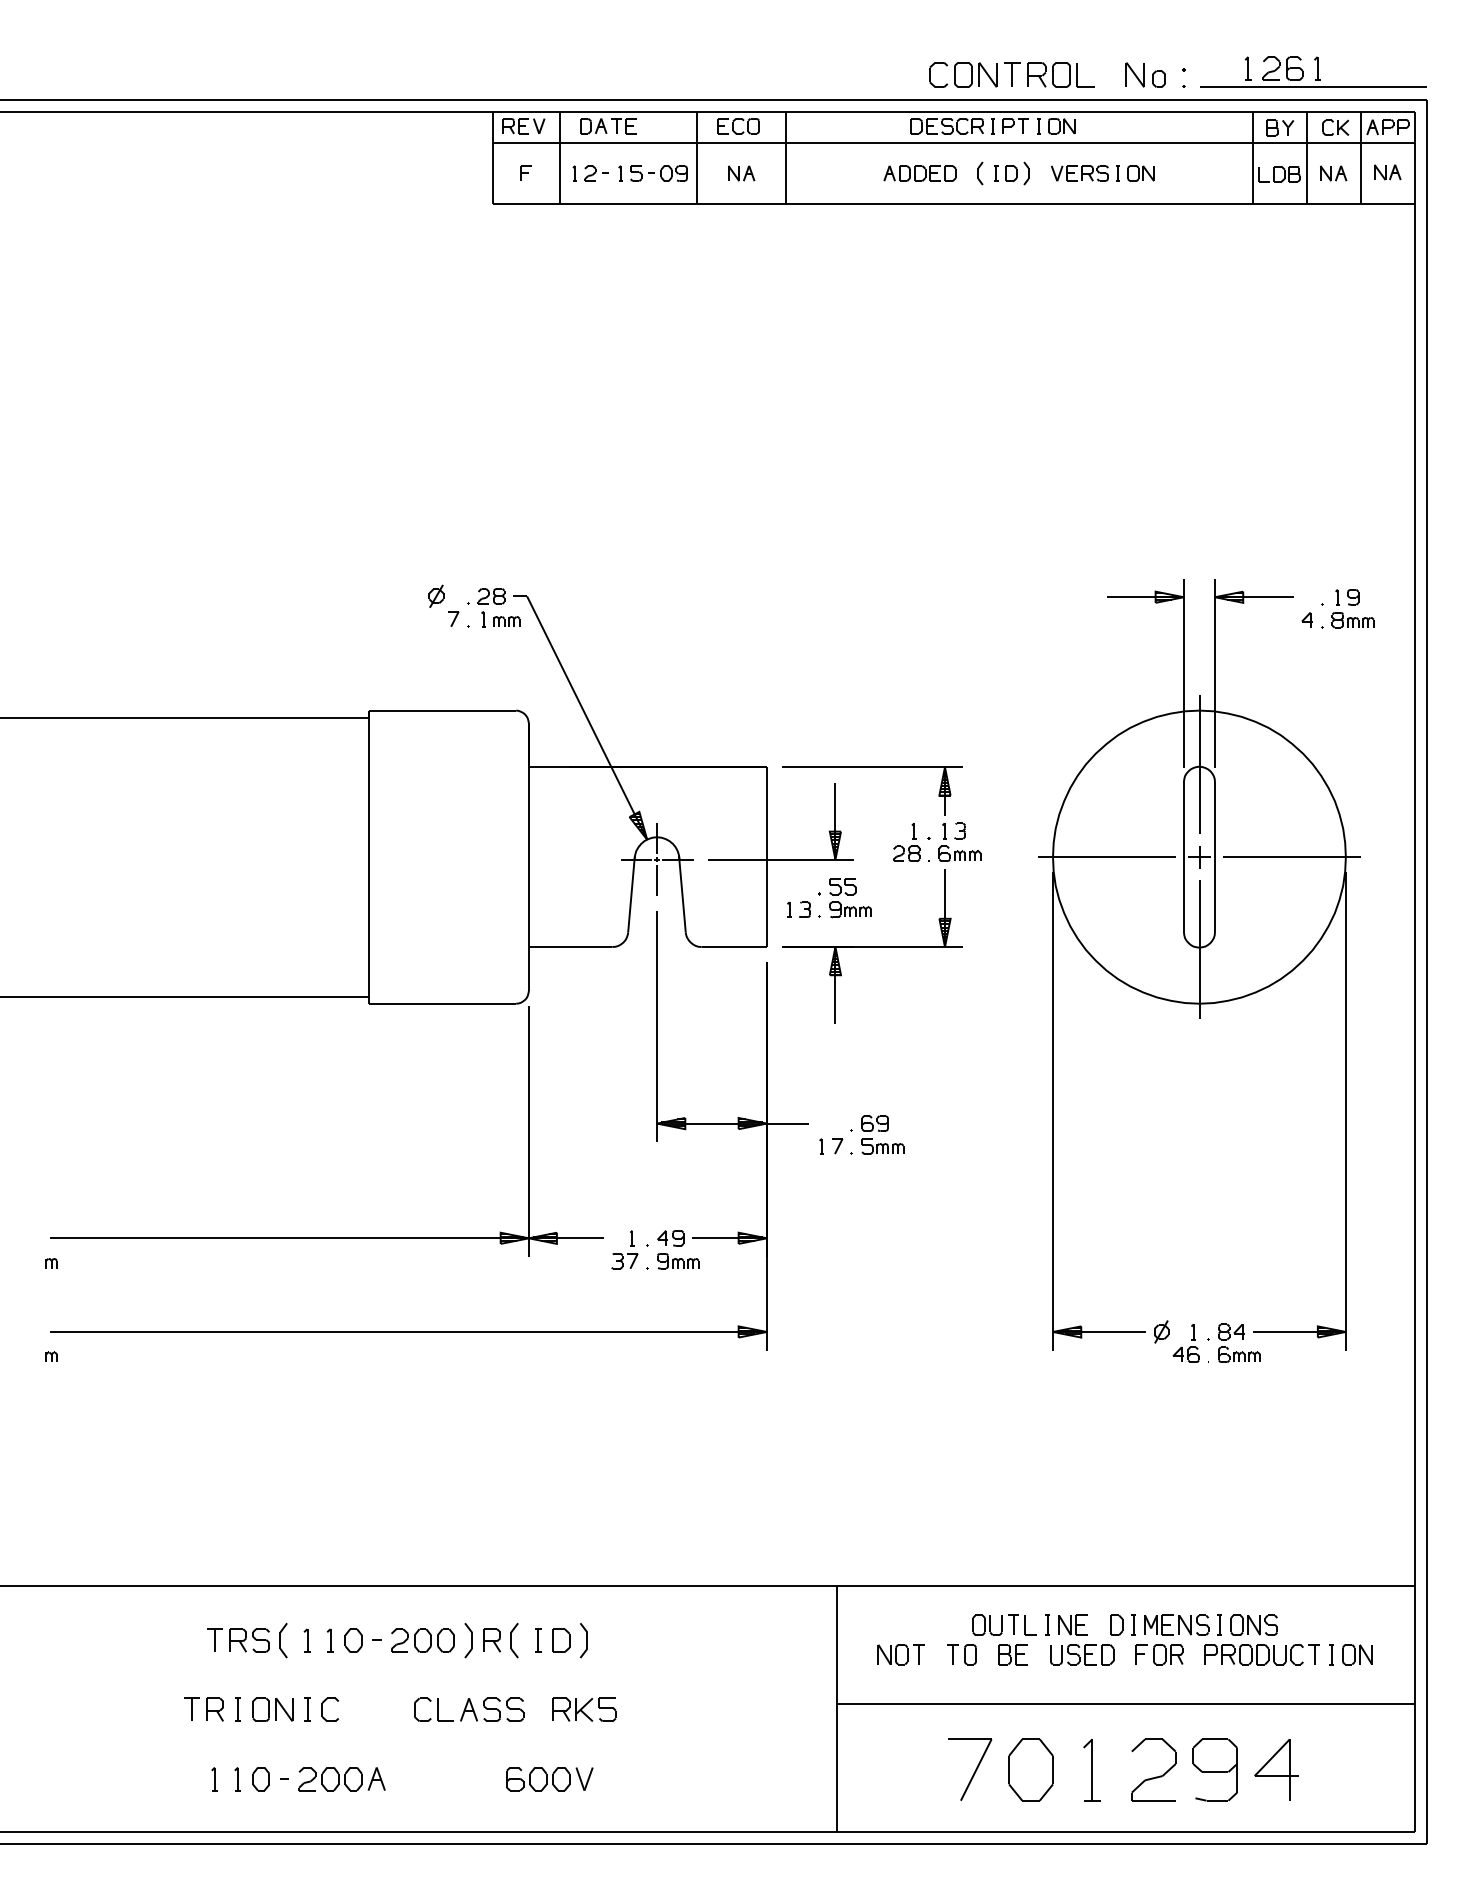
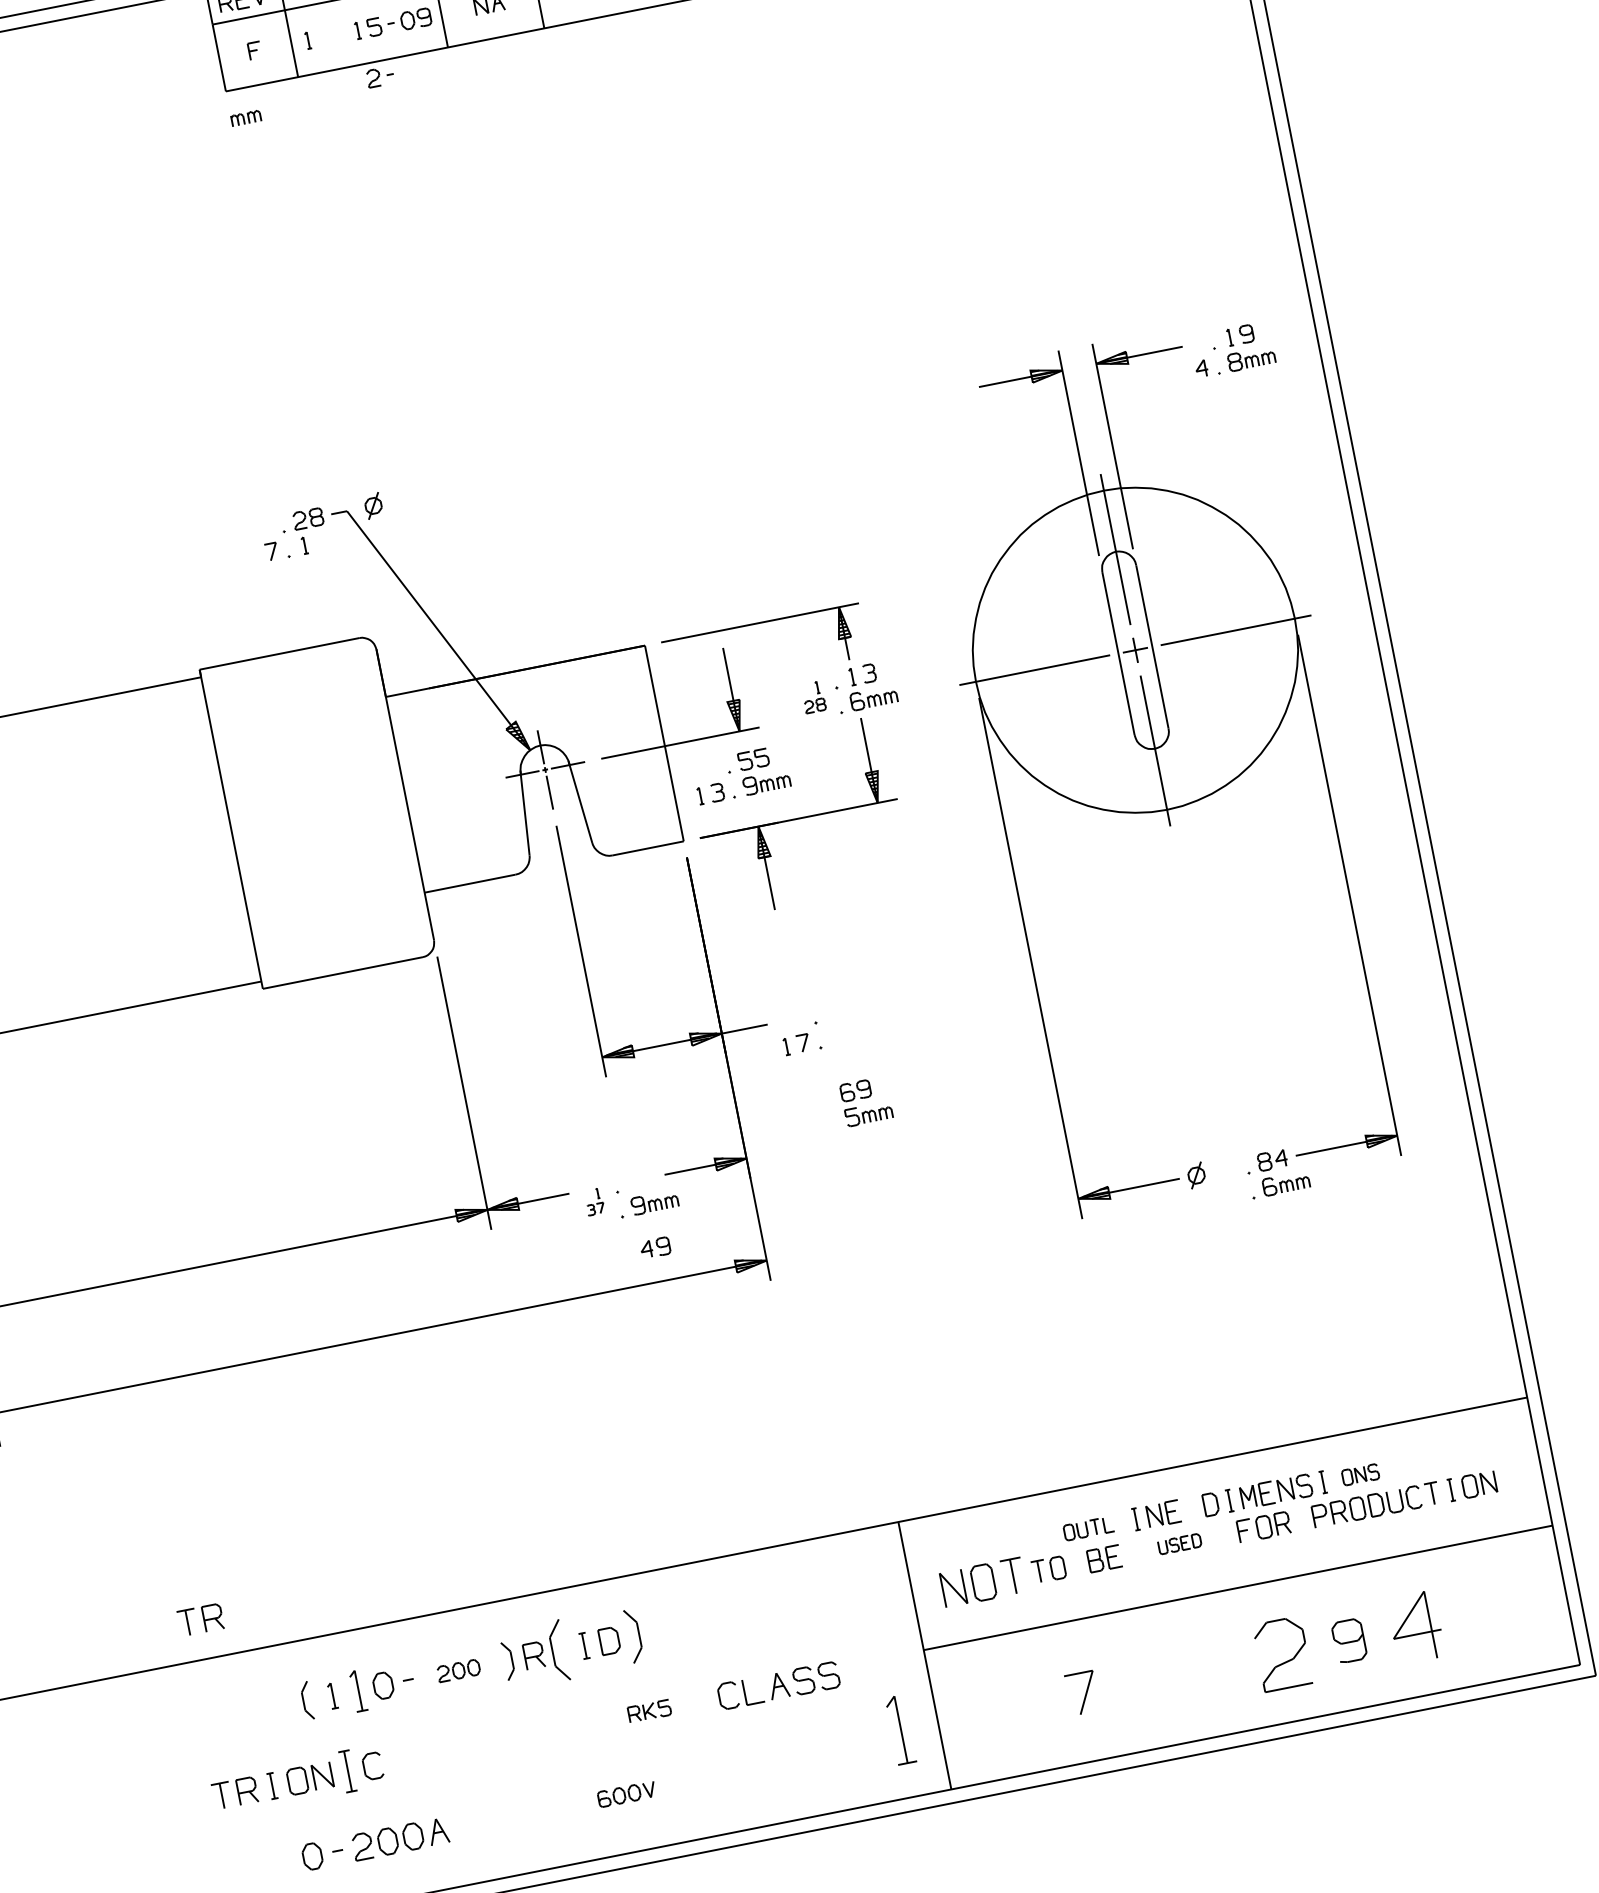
part: (596, 173) -> (380, 77), moved
part: (436, 595) -> (373, 505), moved
part: (506, 621) -> (245, 118), moved
part: (906, 841) -> (813, 696), size x0.7
part: (882, 1134) -> (866, 1101), moved
part: (670, 1238) -> (655, 1248), moved
part: (624, 1249) -> (593, 1201), size x0.6
part: (1185, 1343) -> (1225, 1182), removed
part: (203, 1550) -> (200, 1619), added
part: (1004, 1624) -> (1088, 1527), size x0.7
part: (1253, 1624) -> (1359, 1474), size x0.7
part: (238, 1640) -> (257, 1710), removed
part: (329, 1640) -> (357, 1690), size x1.6
part: (422, 1640) -> (458, 1670), size x0.6
part: (514, 1640) -> (558, 1650), size x1.6
part: (583, 1640) -> (633, 1636), size x1.4
part: (900, 1654) -> (981, 1582), size x1.6
part: (1082, 1654) -> (1180, 1543), size x0.6
part: (307, 1709) -> (347, 1770), size x1.6
part: (469, 1709) -> (779, 1685), moved
part: (584, 1709) -> (649, 1710), size x0.6
part: (970, 1769) -> (1082, 1693), size x0.6
part: (1030, 1769) -> (1148, 1680), removed
part: (1091, 1769) -> (899, 1729), moved
part: (1214, 1769) -> (1348, 1640), size x0.6
part: (214, 1779) -> (261, 1866), removed
part: (237, 1779) -> (286, 1862), removed
part: (549, 1779) -> (626, 1794), size x0.6

